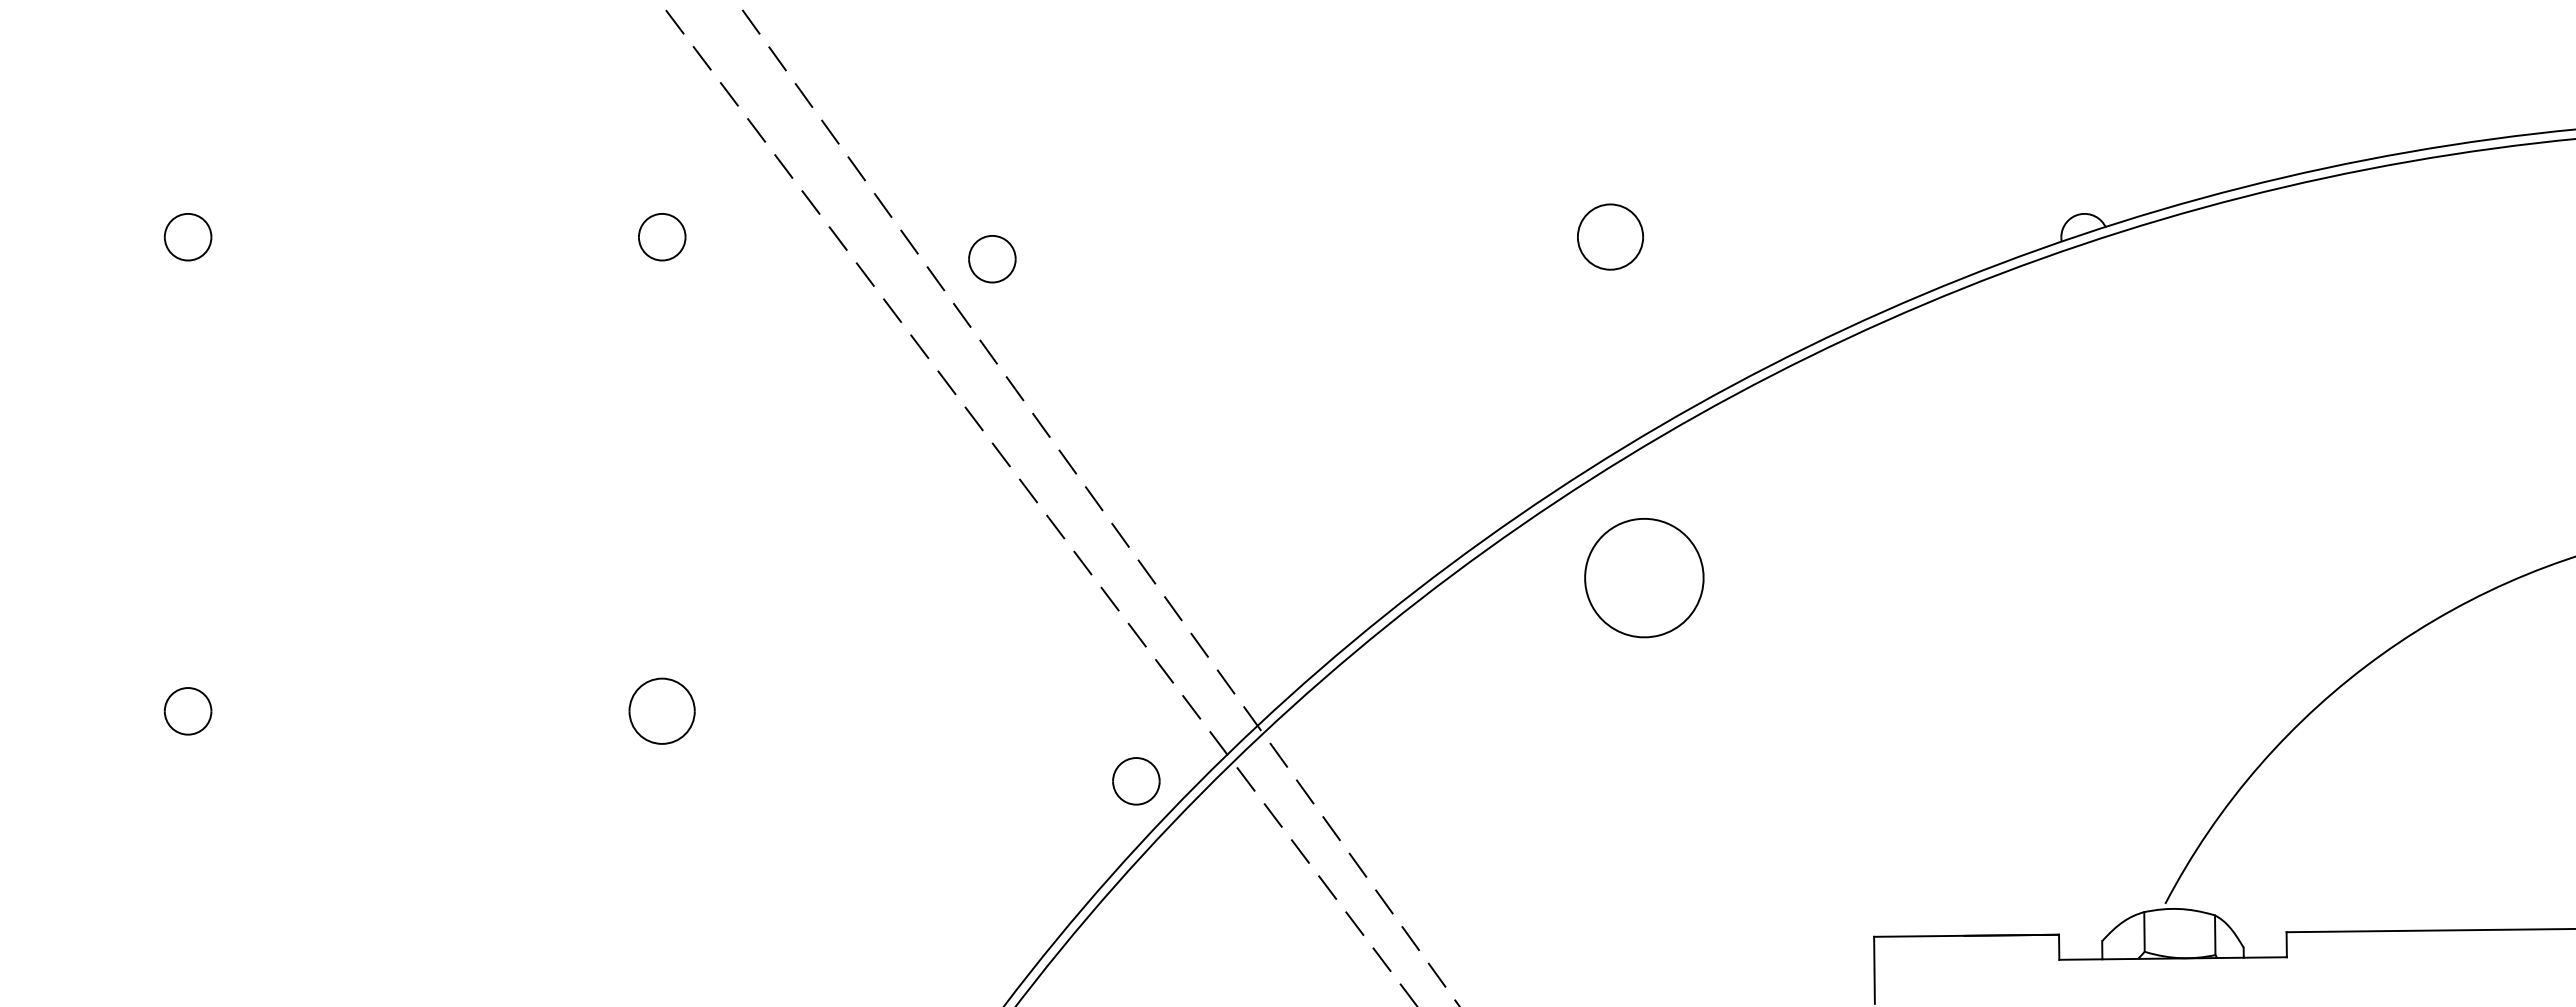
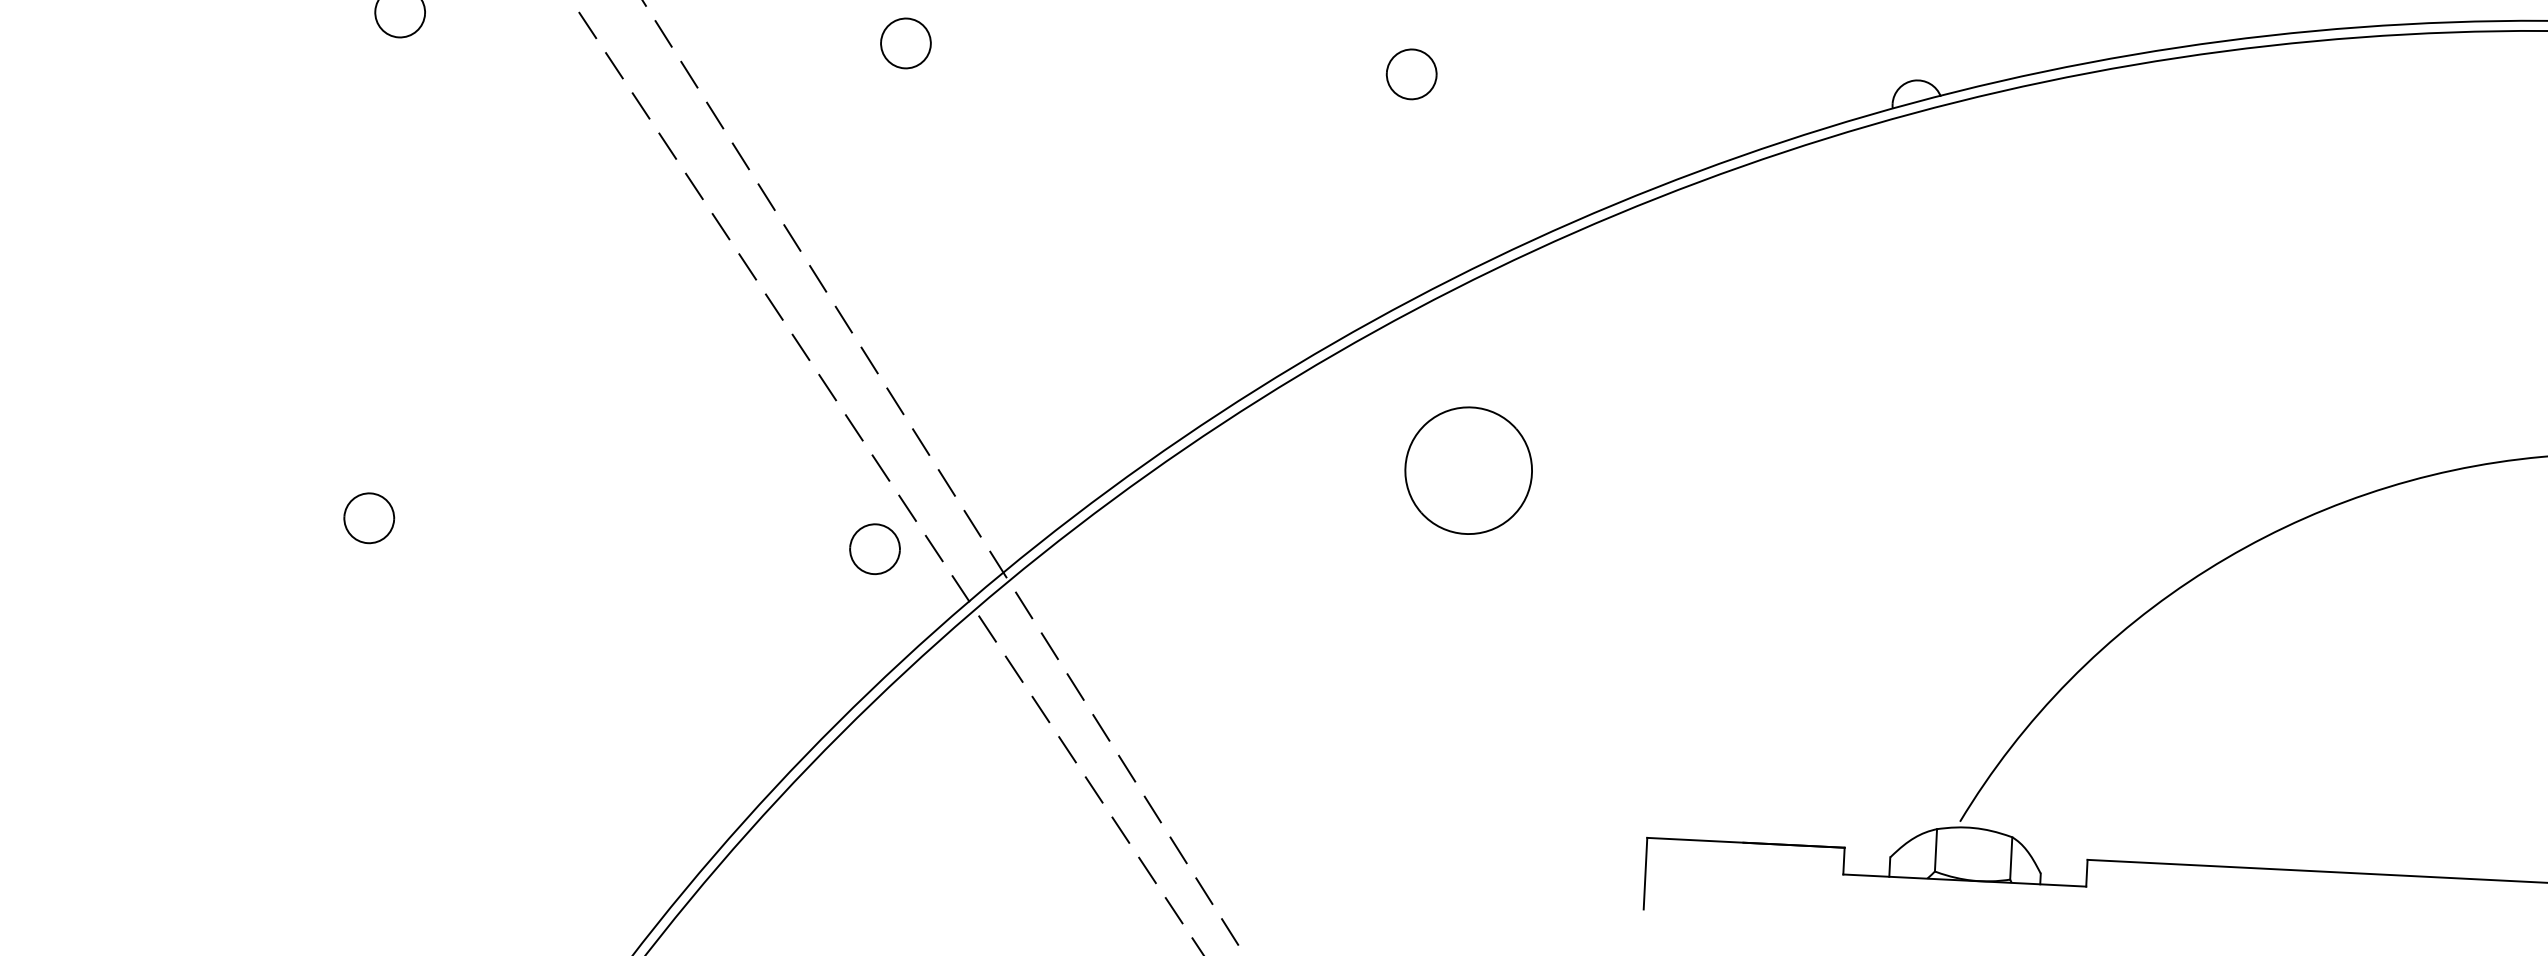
part: (1610, 237) -> (1411, 74), size x0.71
part: (992, 259) -> (906, 43), moved
part: (1644, 578) -> (1468, 471), moved
part: (662, 711) -> (369, 518), size x0.71
part: (1136, 781) -> (875, 549), moved

